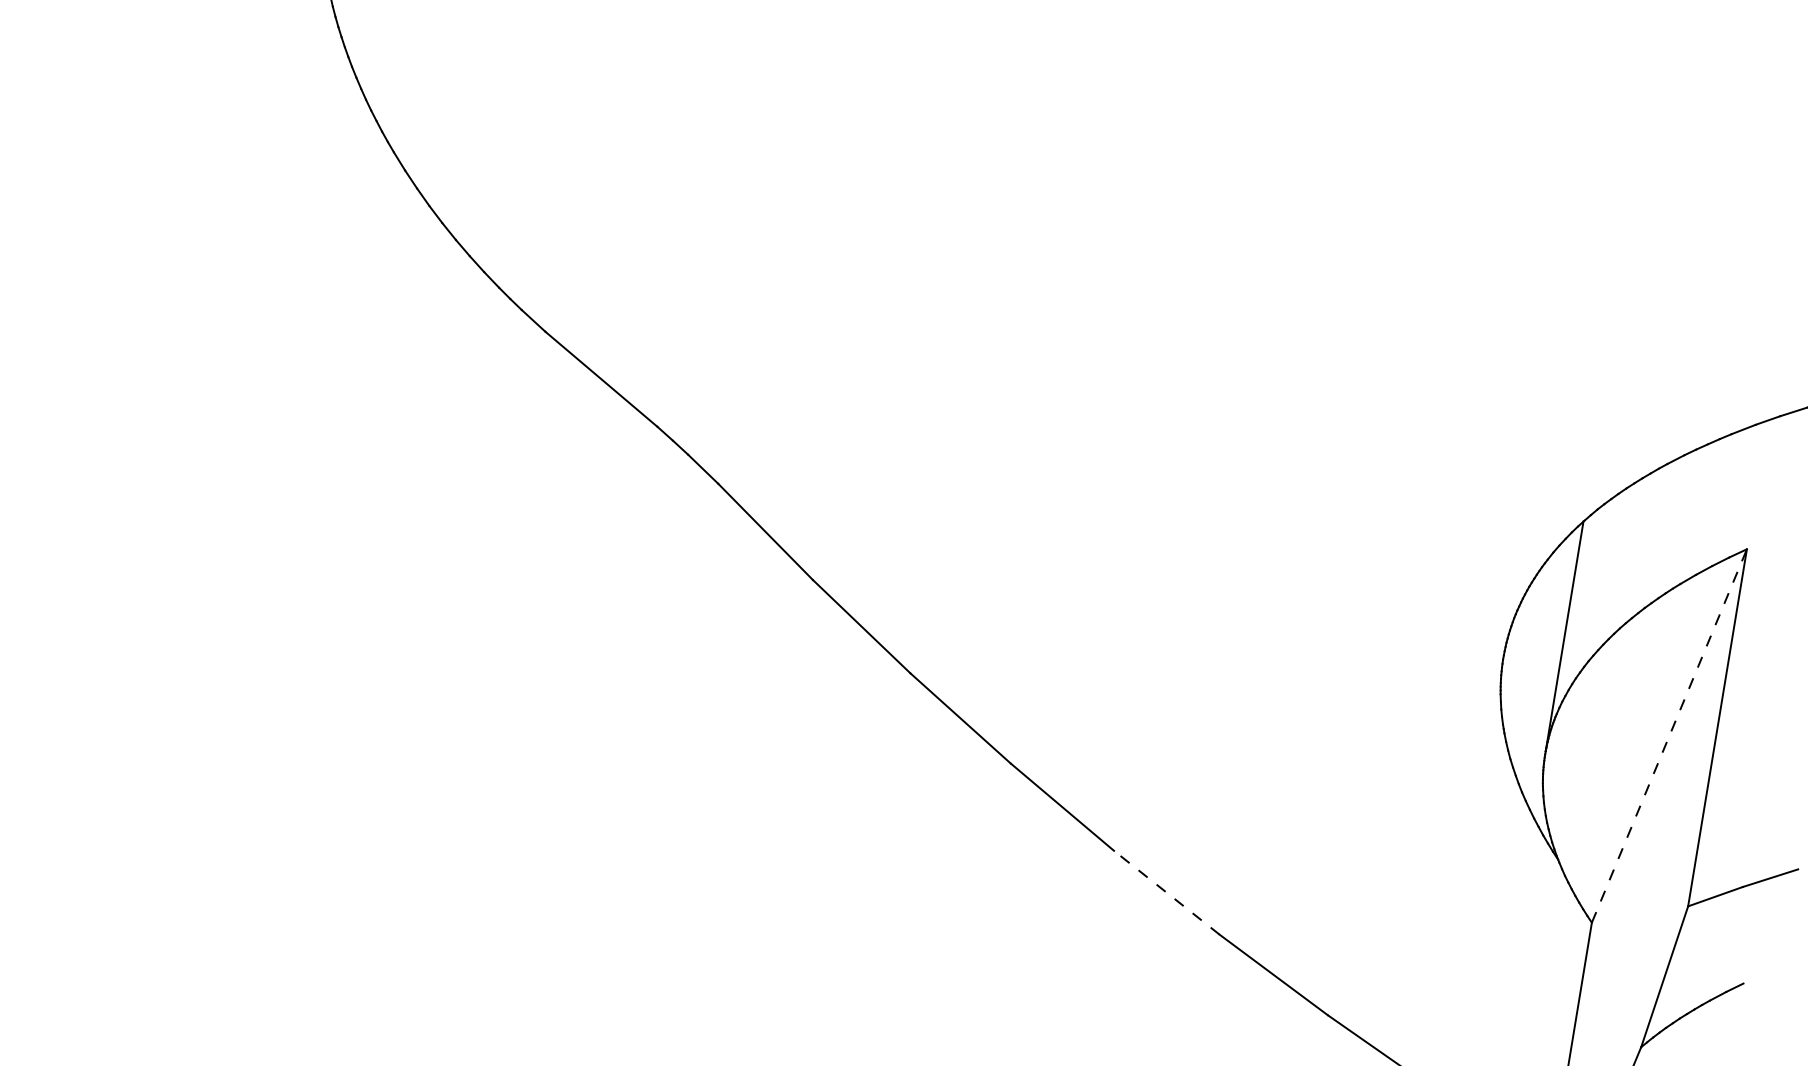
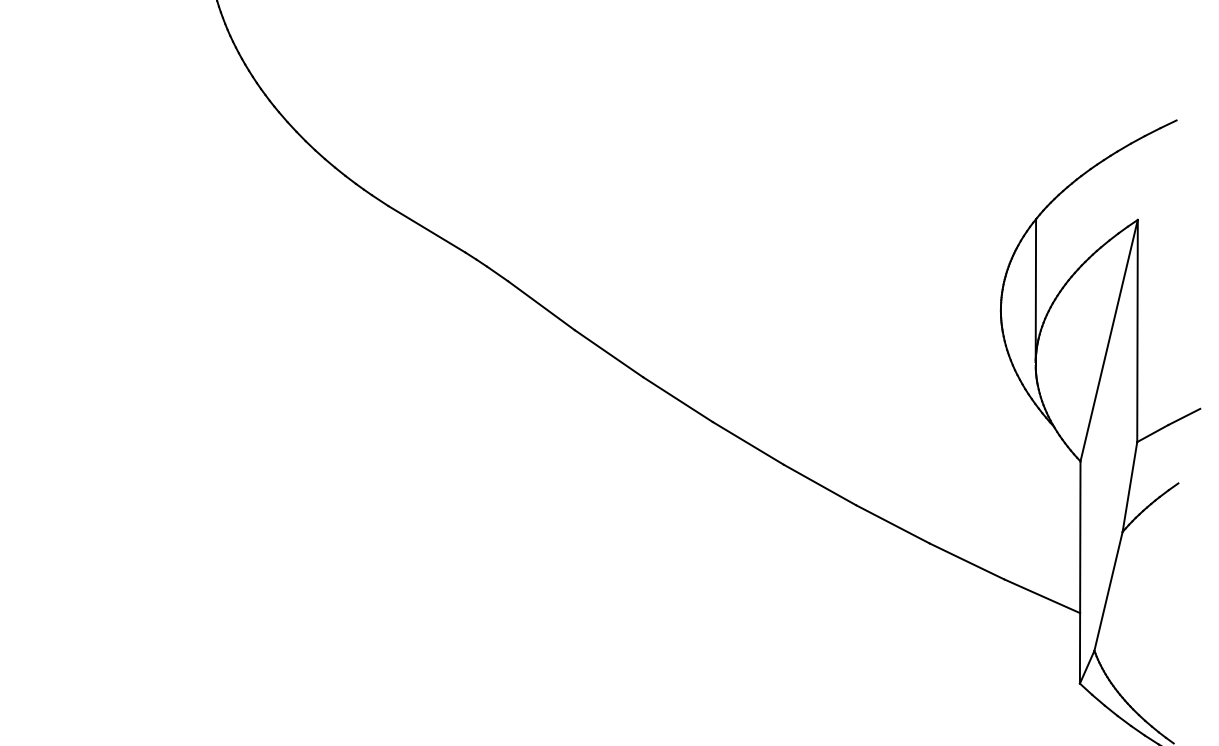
line: (1669, 735) -> (1109, 340), dashed -> solid
line: (1166, 891) -> (819, 484), dashed -> solid

